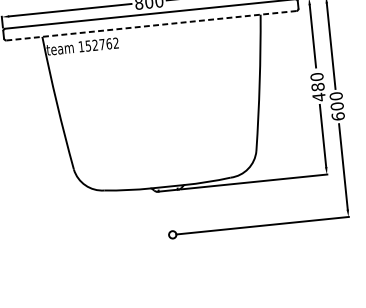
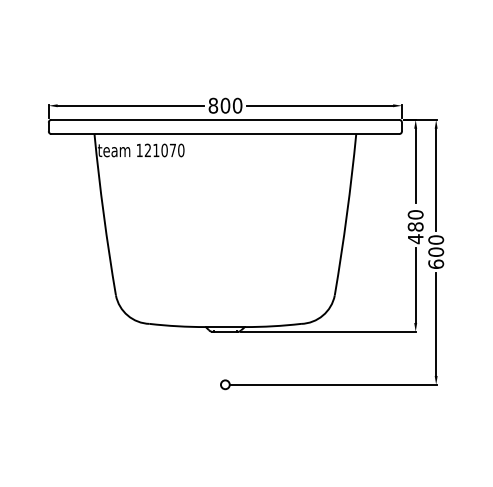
line: (151, 26) -> (225, 134), dashed -> solid
text: (102, 44) -> (164, 150), 152762 -> 121070

